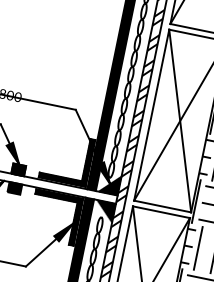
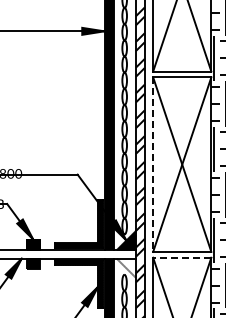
line: (151, 116) -> (153, 165), solid -> dashed
hatch: (103, 210) -> (125, 267), removed
line: (160, 211) -> (181, 257), solid -> dashed

